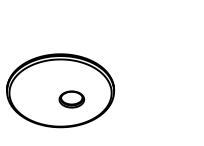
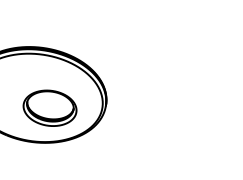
part: (71, 99) -> (49, 108), size x1.67

